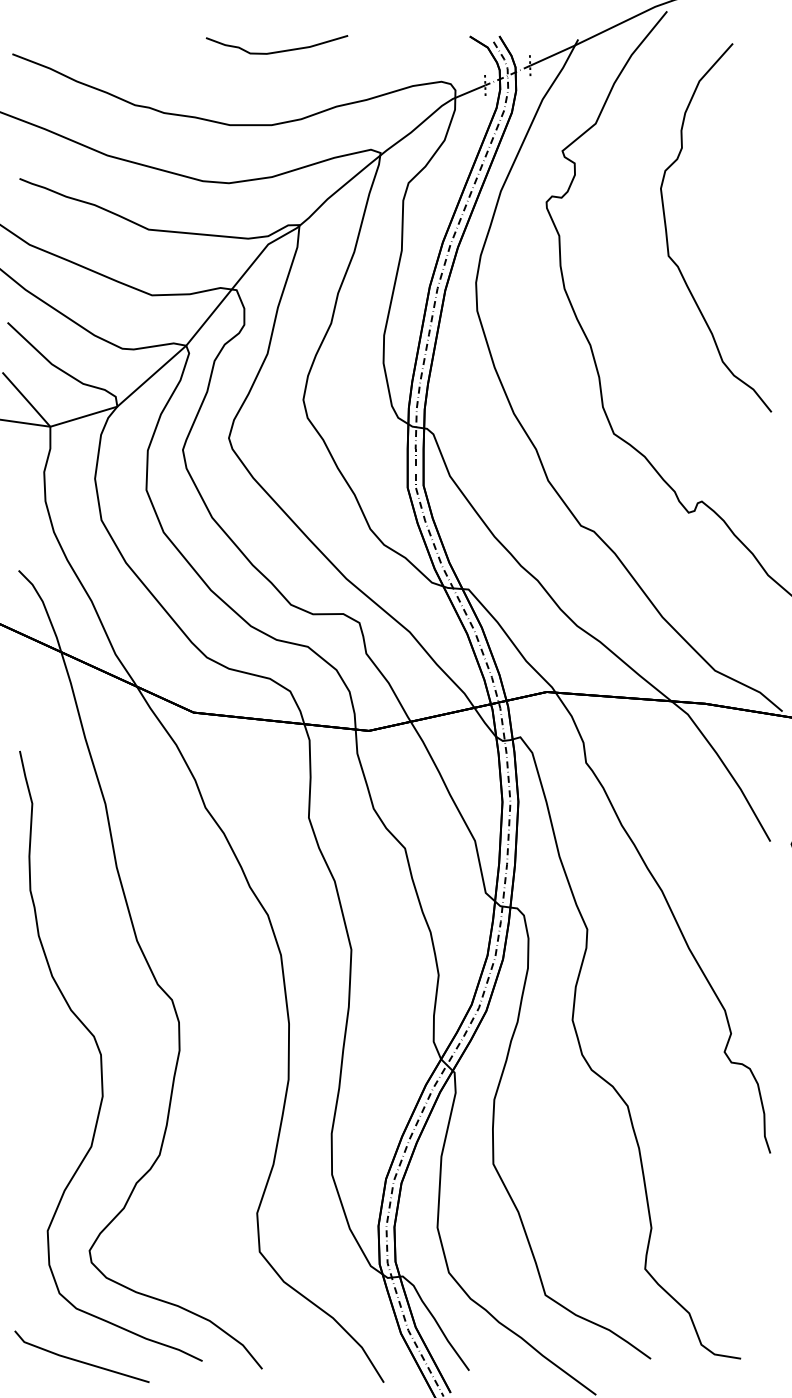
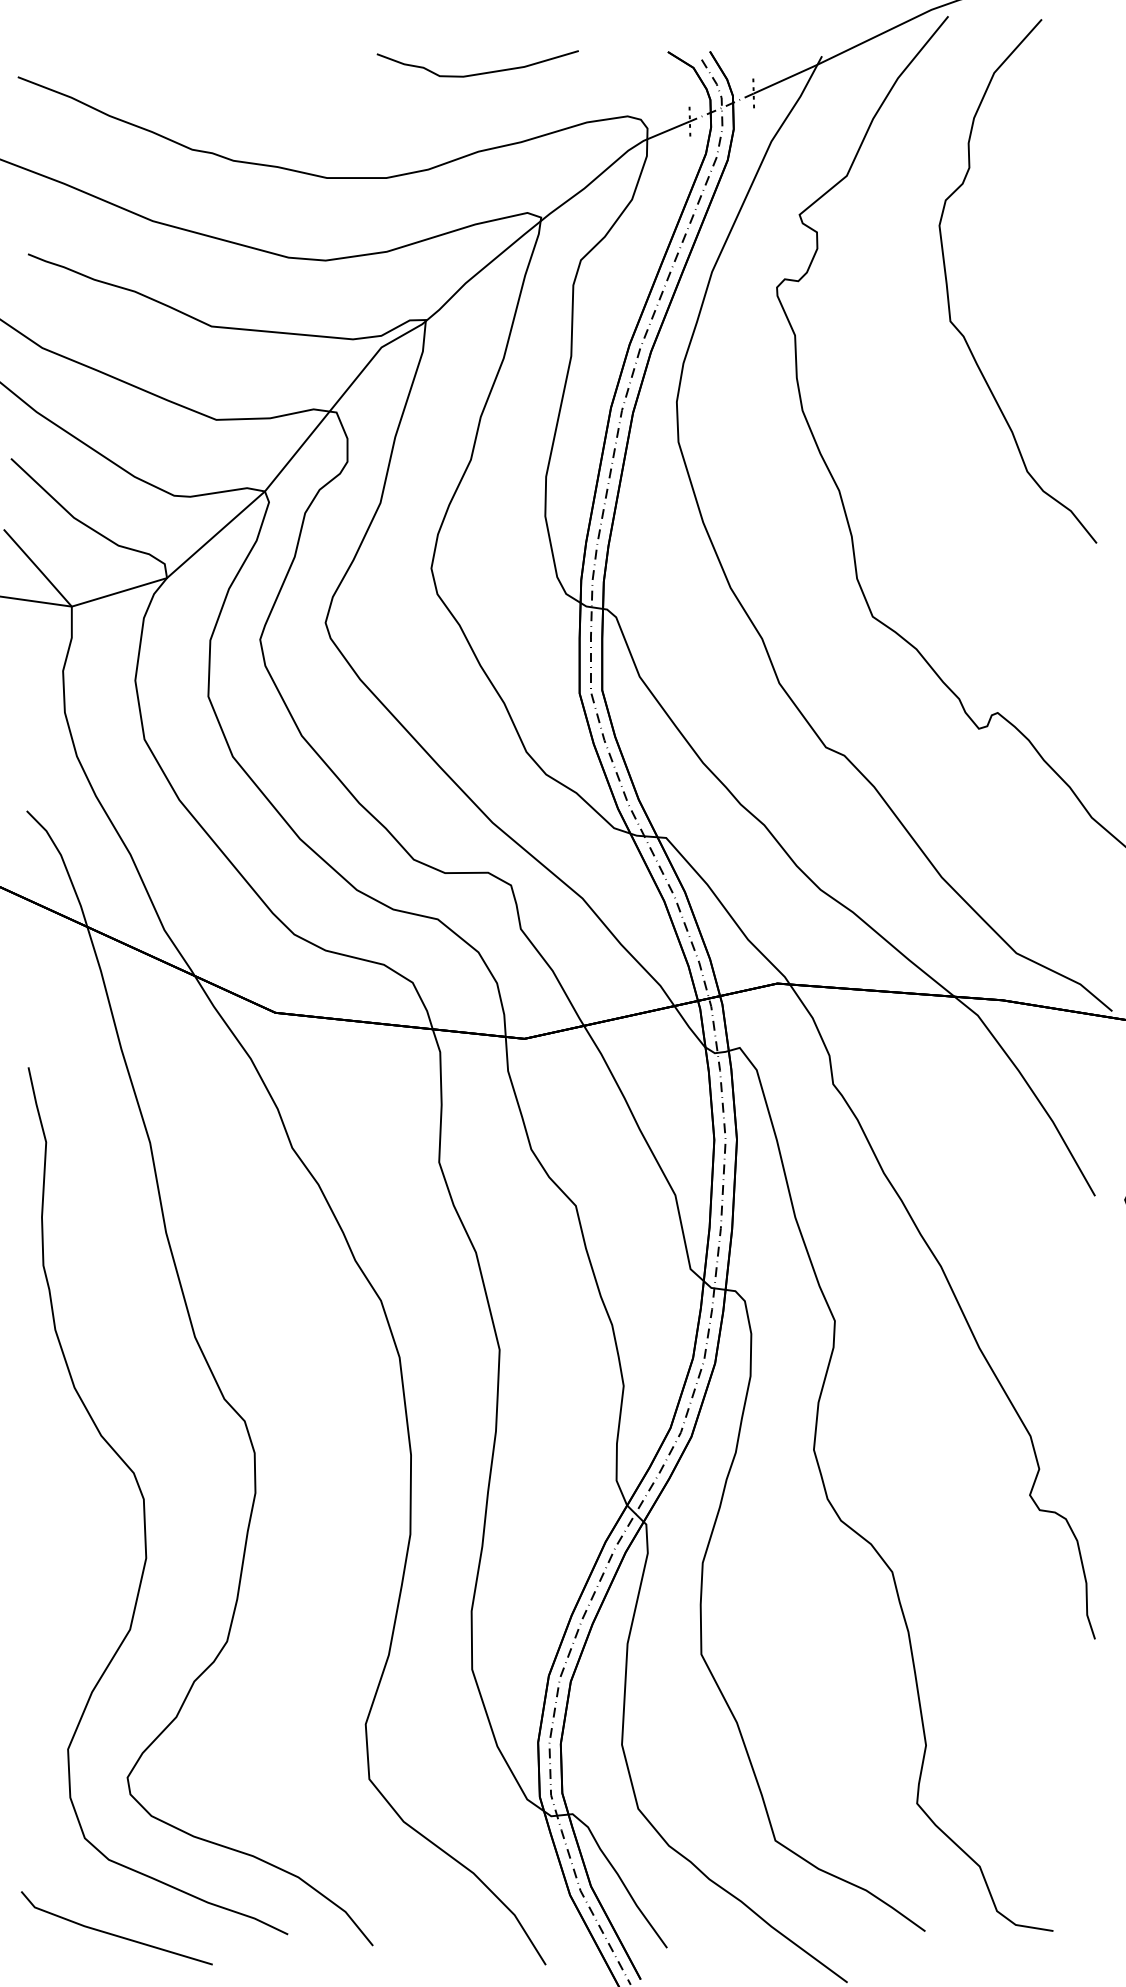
curve: (276, 51) -> (477, 73), moved
curve: (667, 231) -> (948, 286), moved

